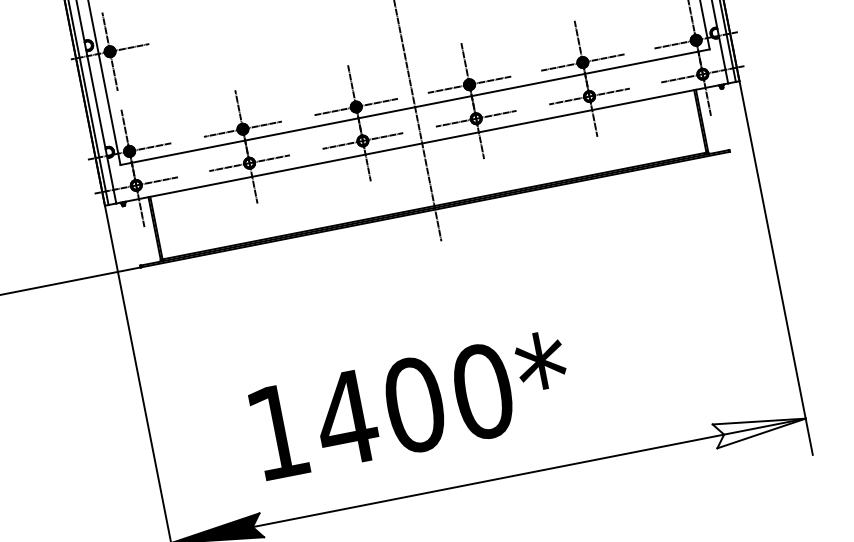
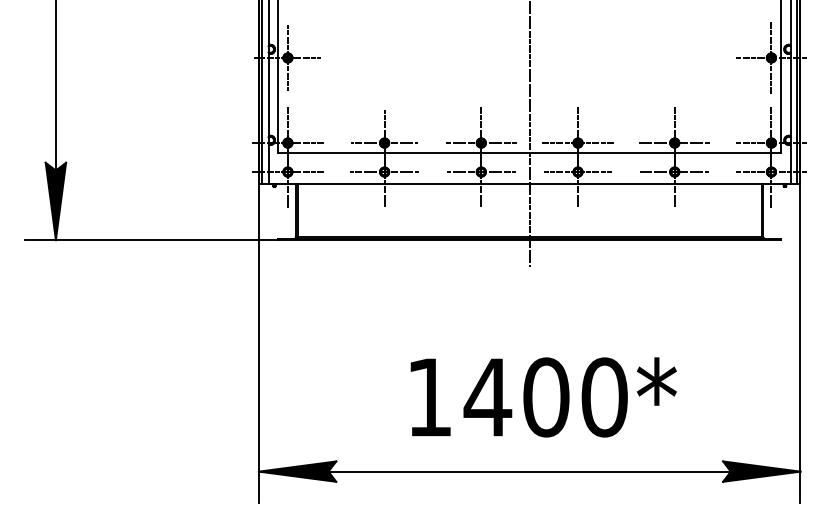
text: (411, 405) -> (543, 397), moved
fill: (760, 427) -> (761, 471), added

